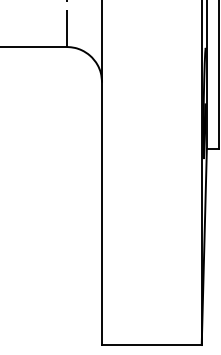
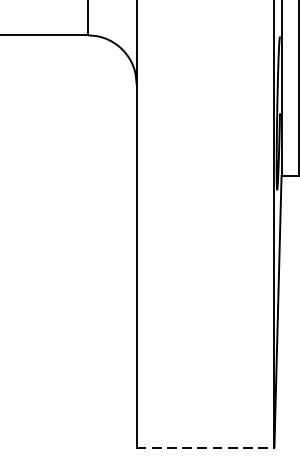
line: (151, 345) -> (204, 448), solid -> dashed

